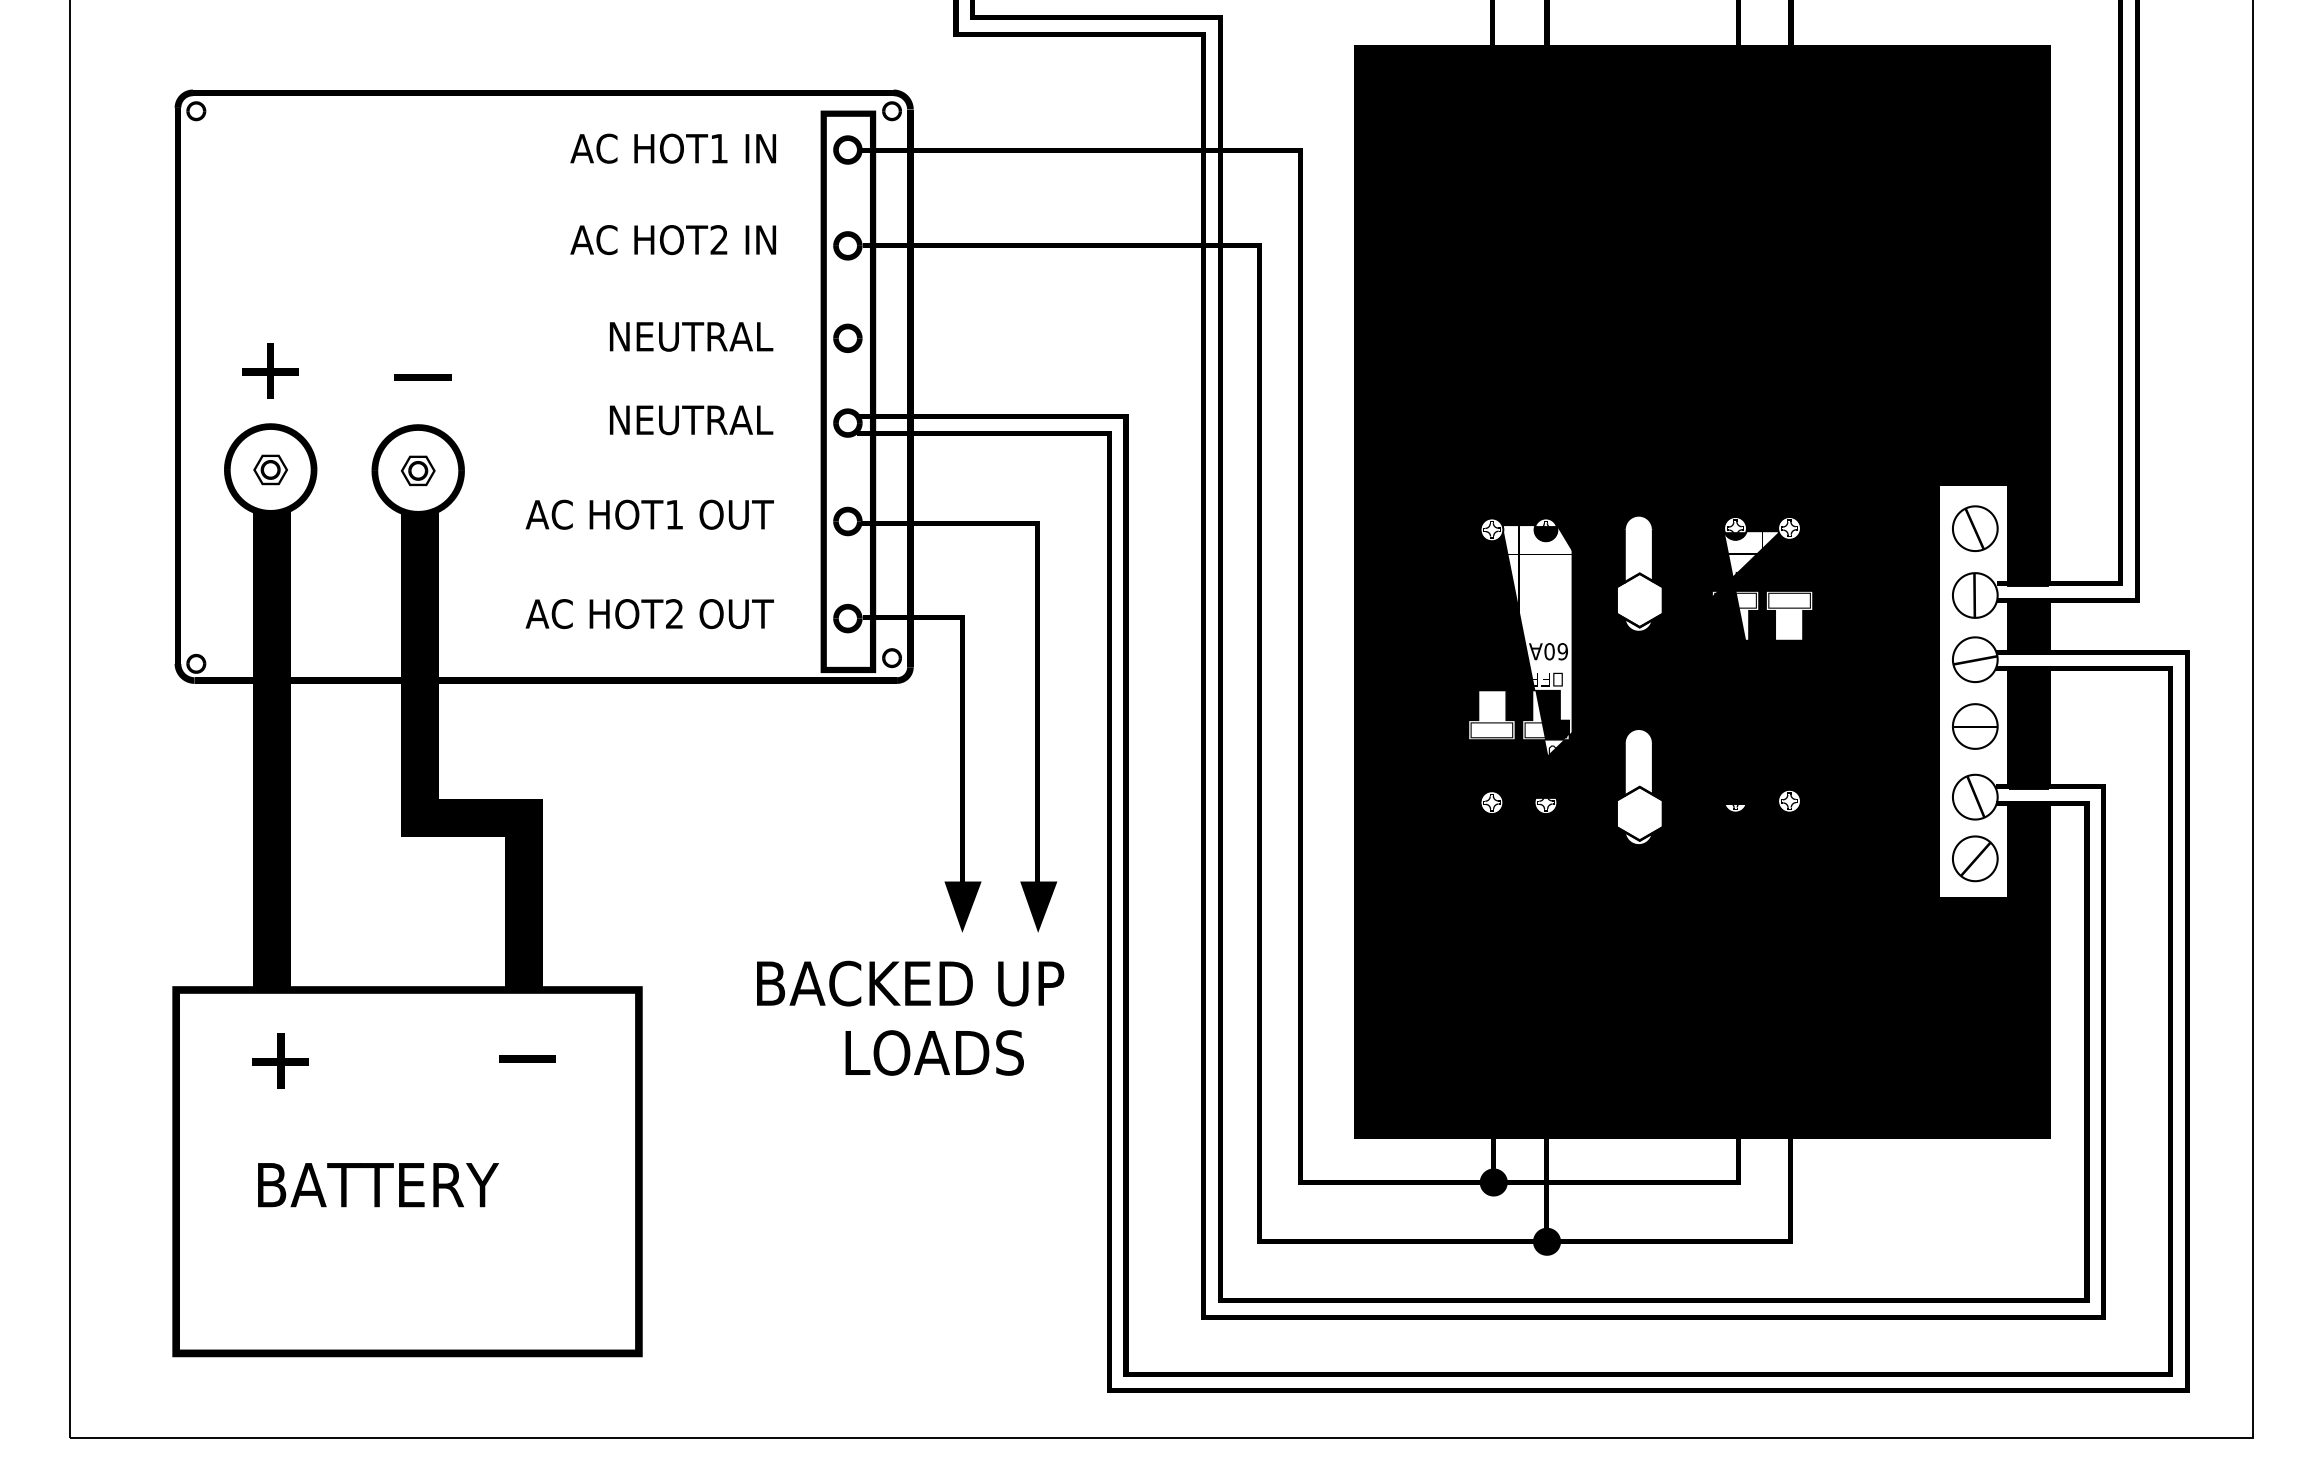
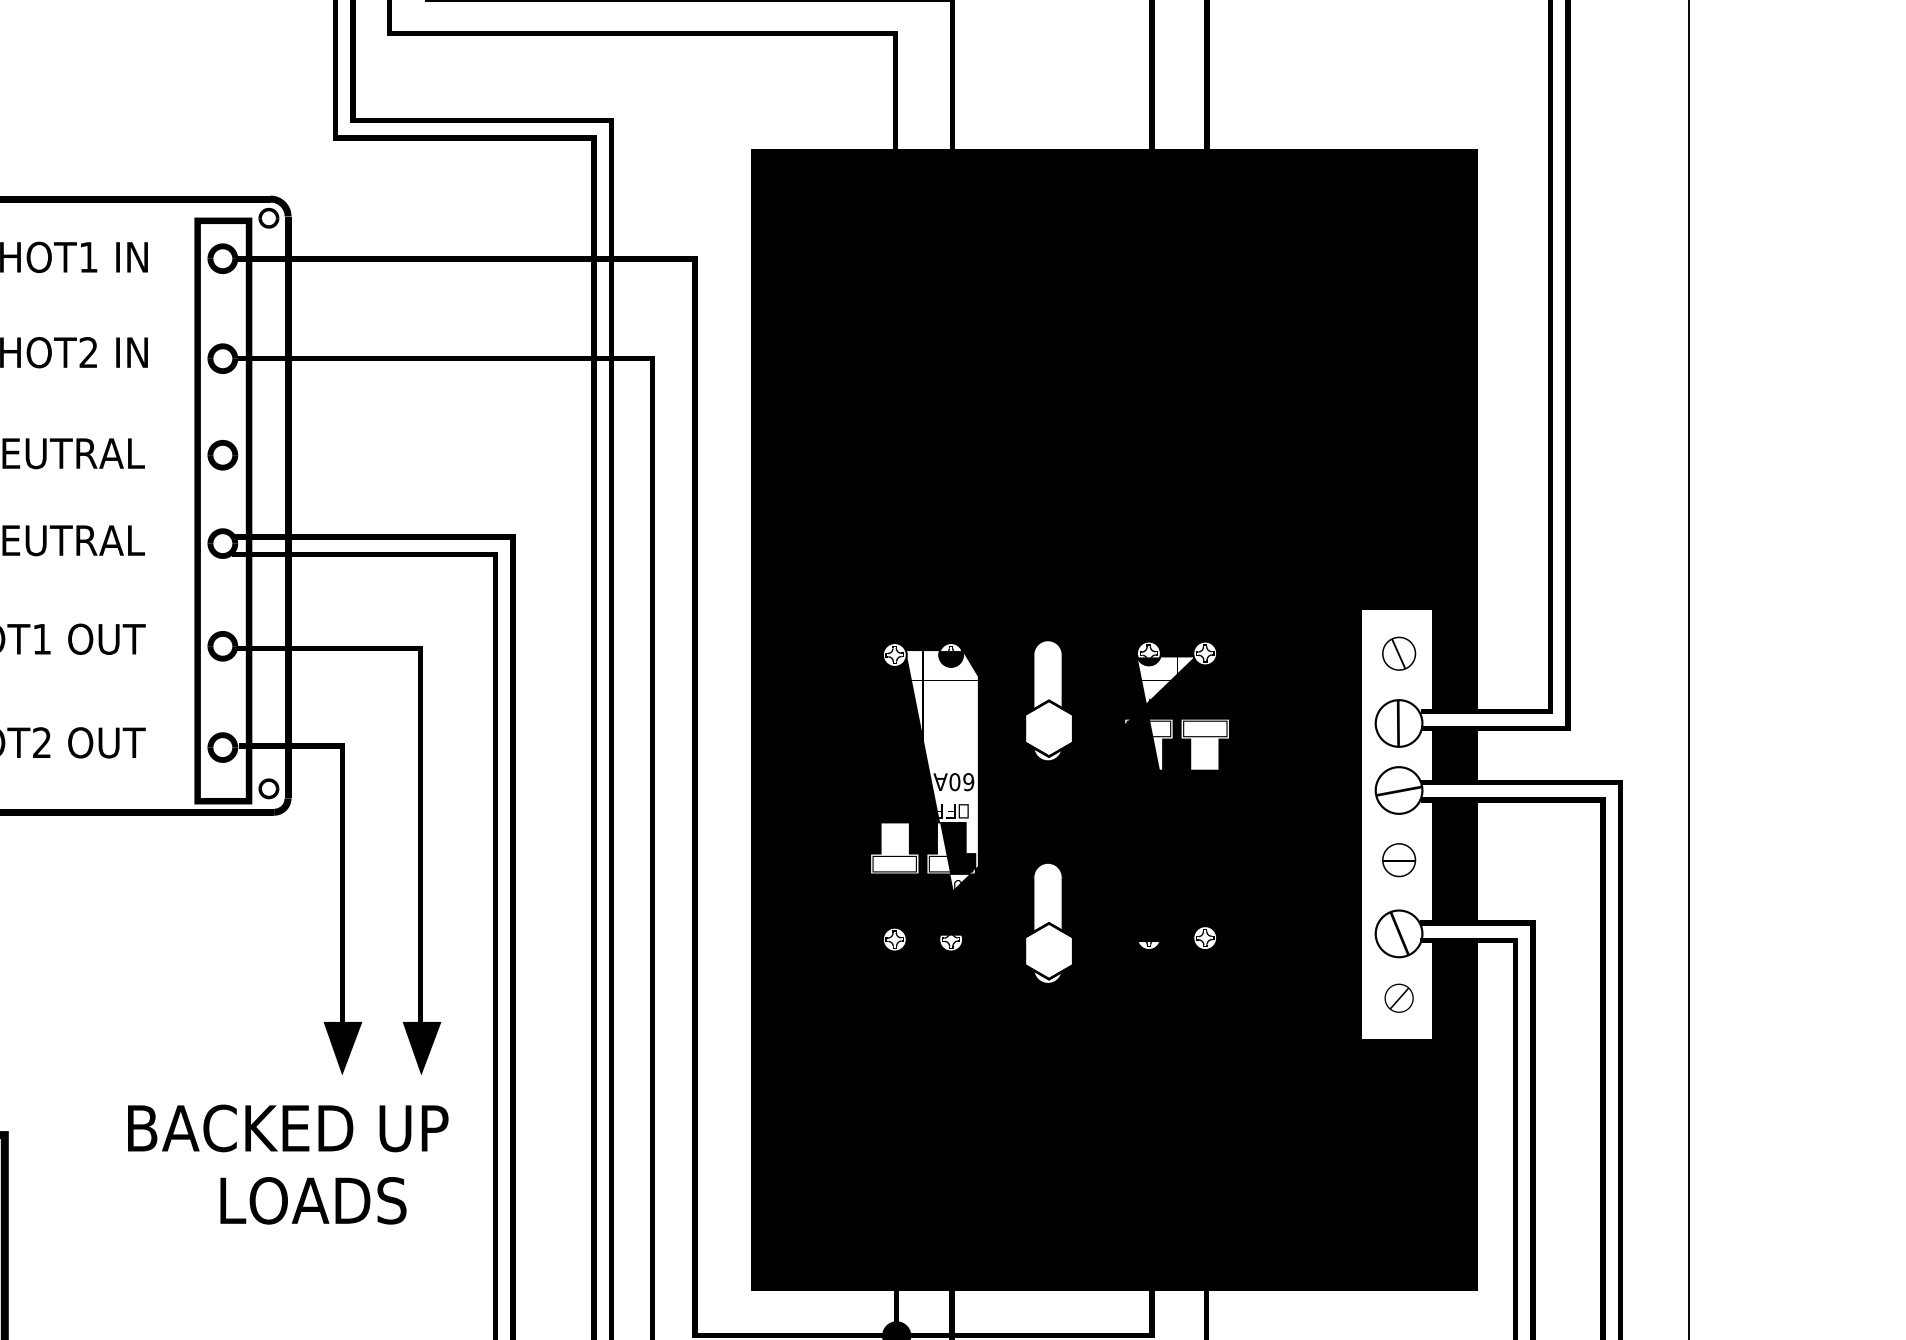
part: (1975, 528) -> (1399, 653), size x0.7
part: (1975, 726) -> (1399, 860), size x0.7
part: (1975, 858) -> (1399, 997), size x0.6

